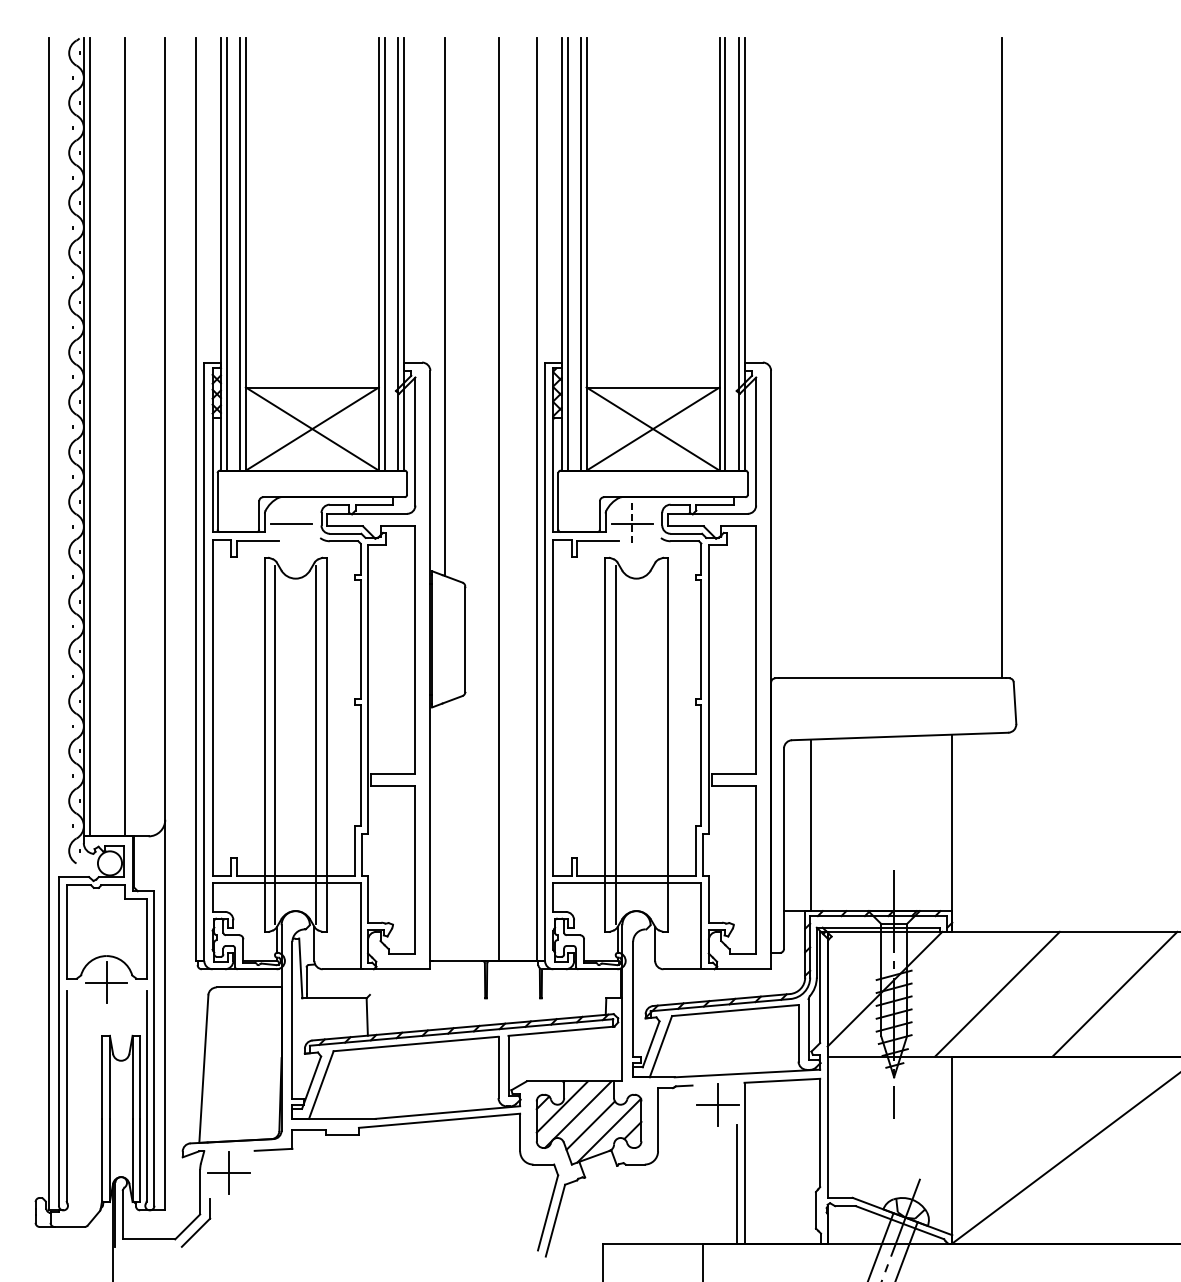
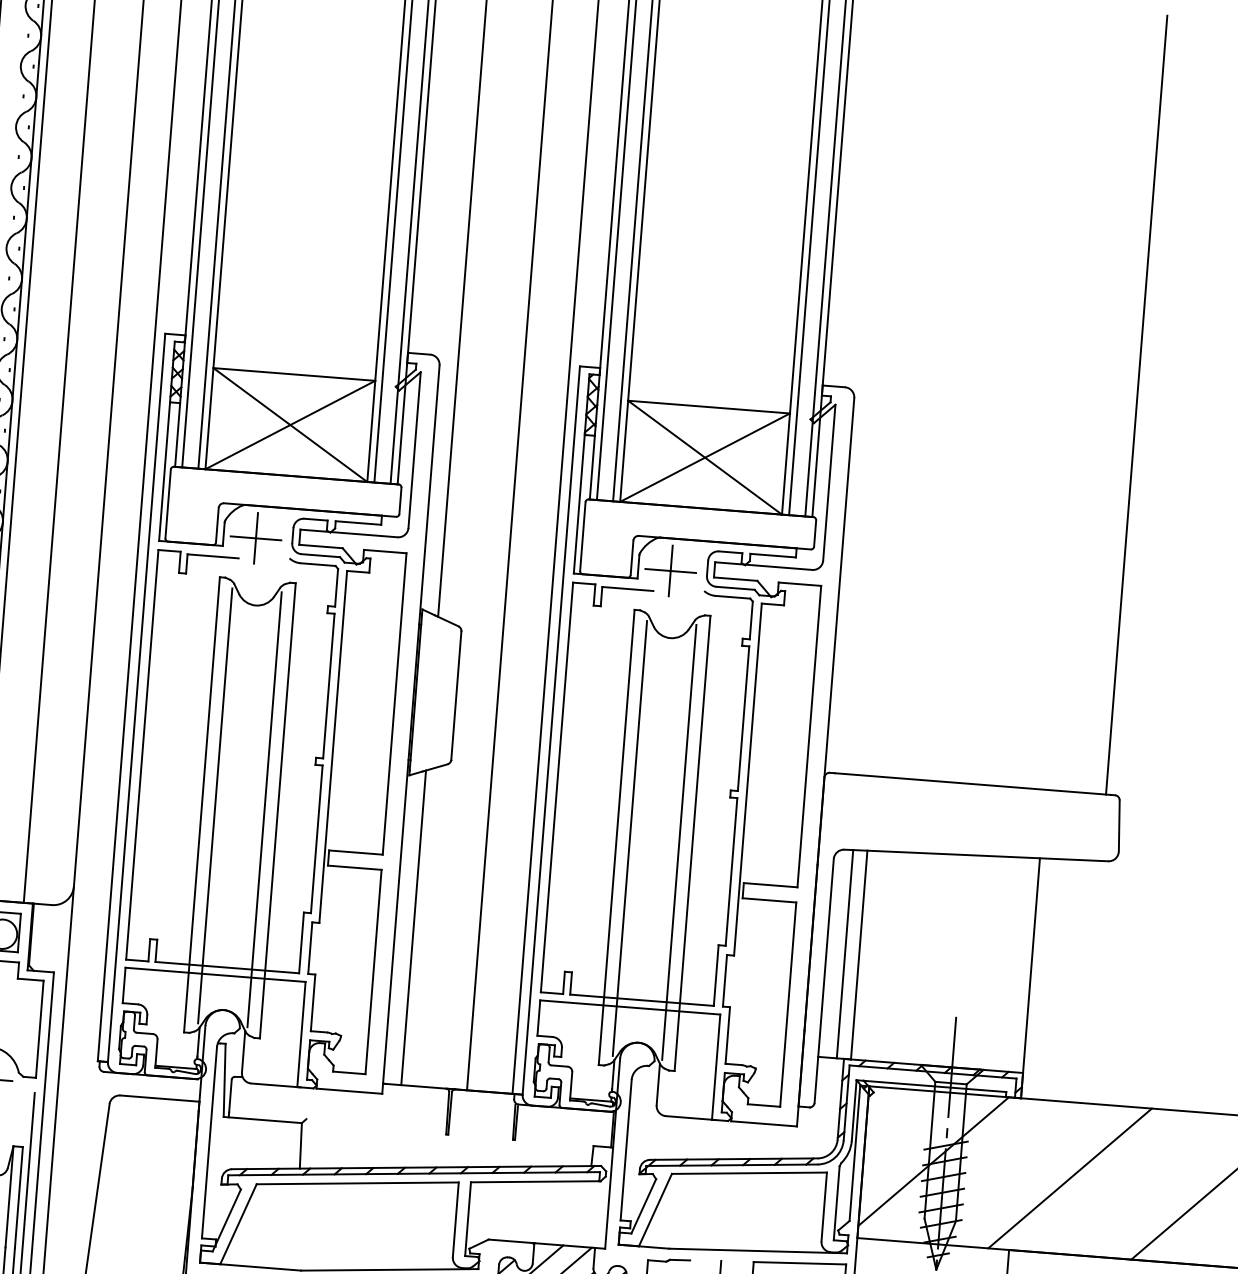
line: (291, 523) -> (255, 537), added
line: (632, 523) -> (670, 570), dashed -> solid
line: (656, 744) -> (678, 841), added
line: (799, 825) -> (845, 954), added
line: (445, 831) -> (413, 927), added

